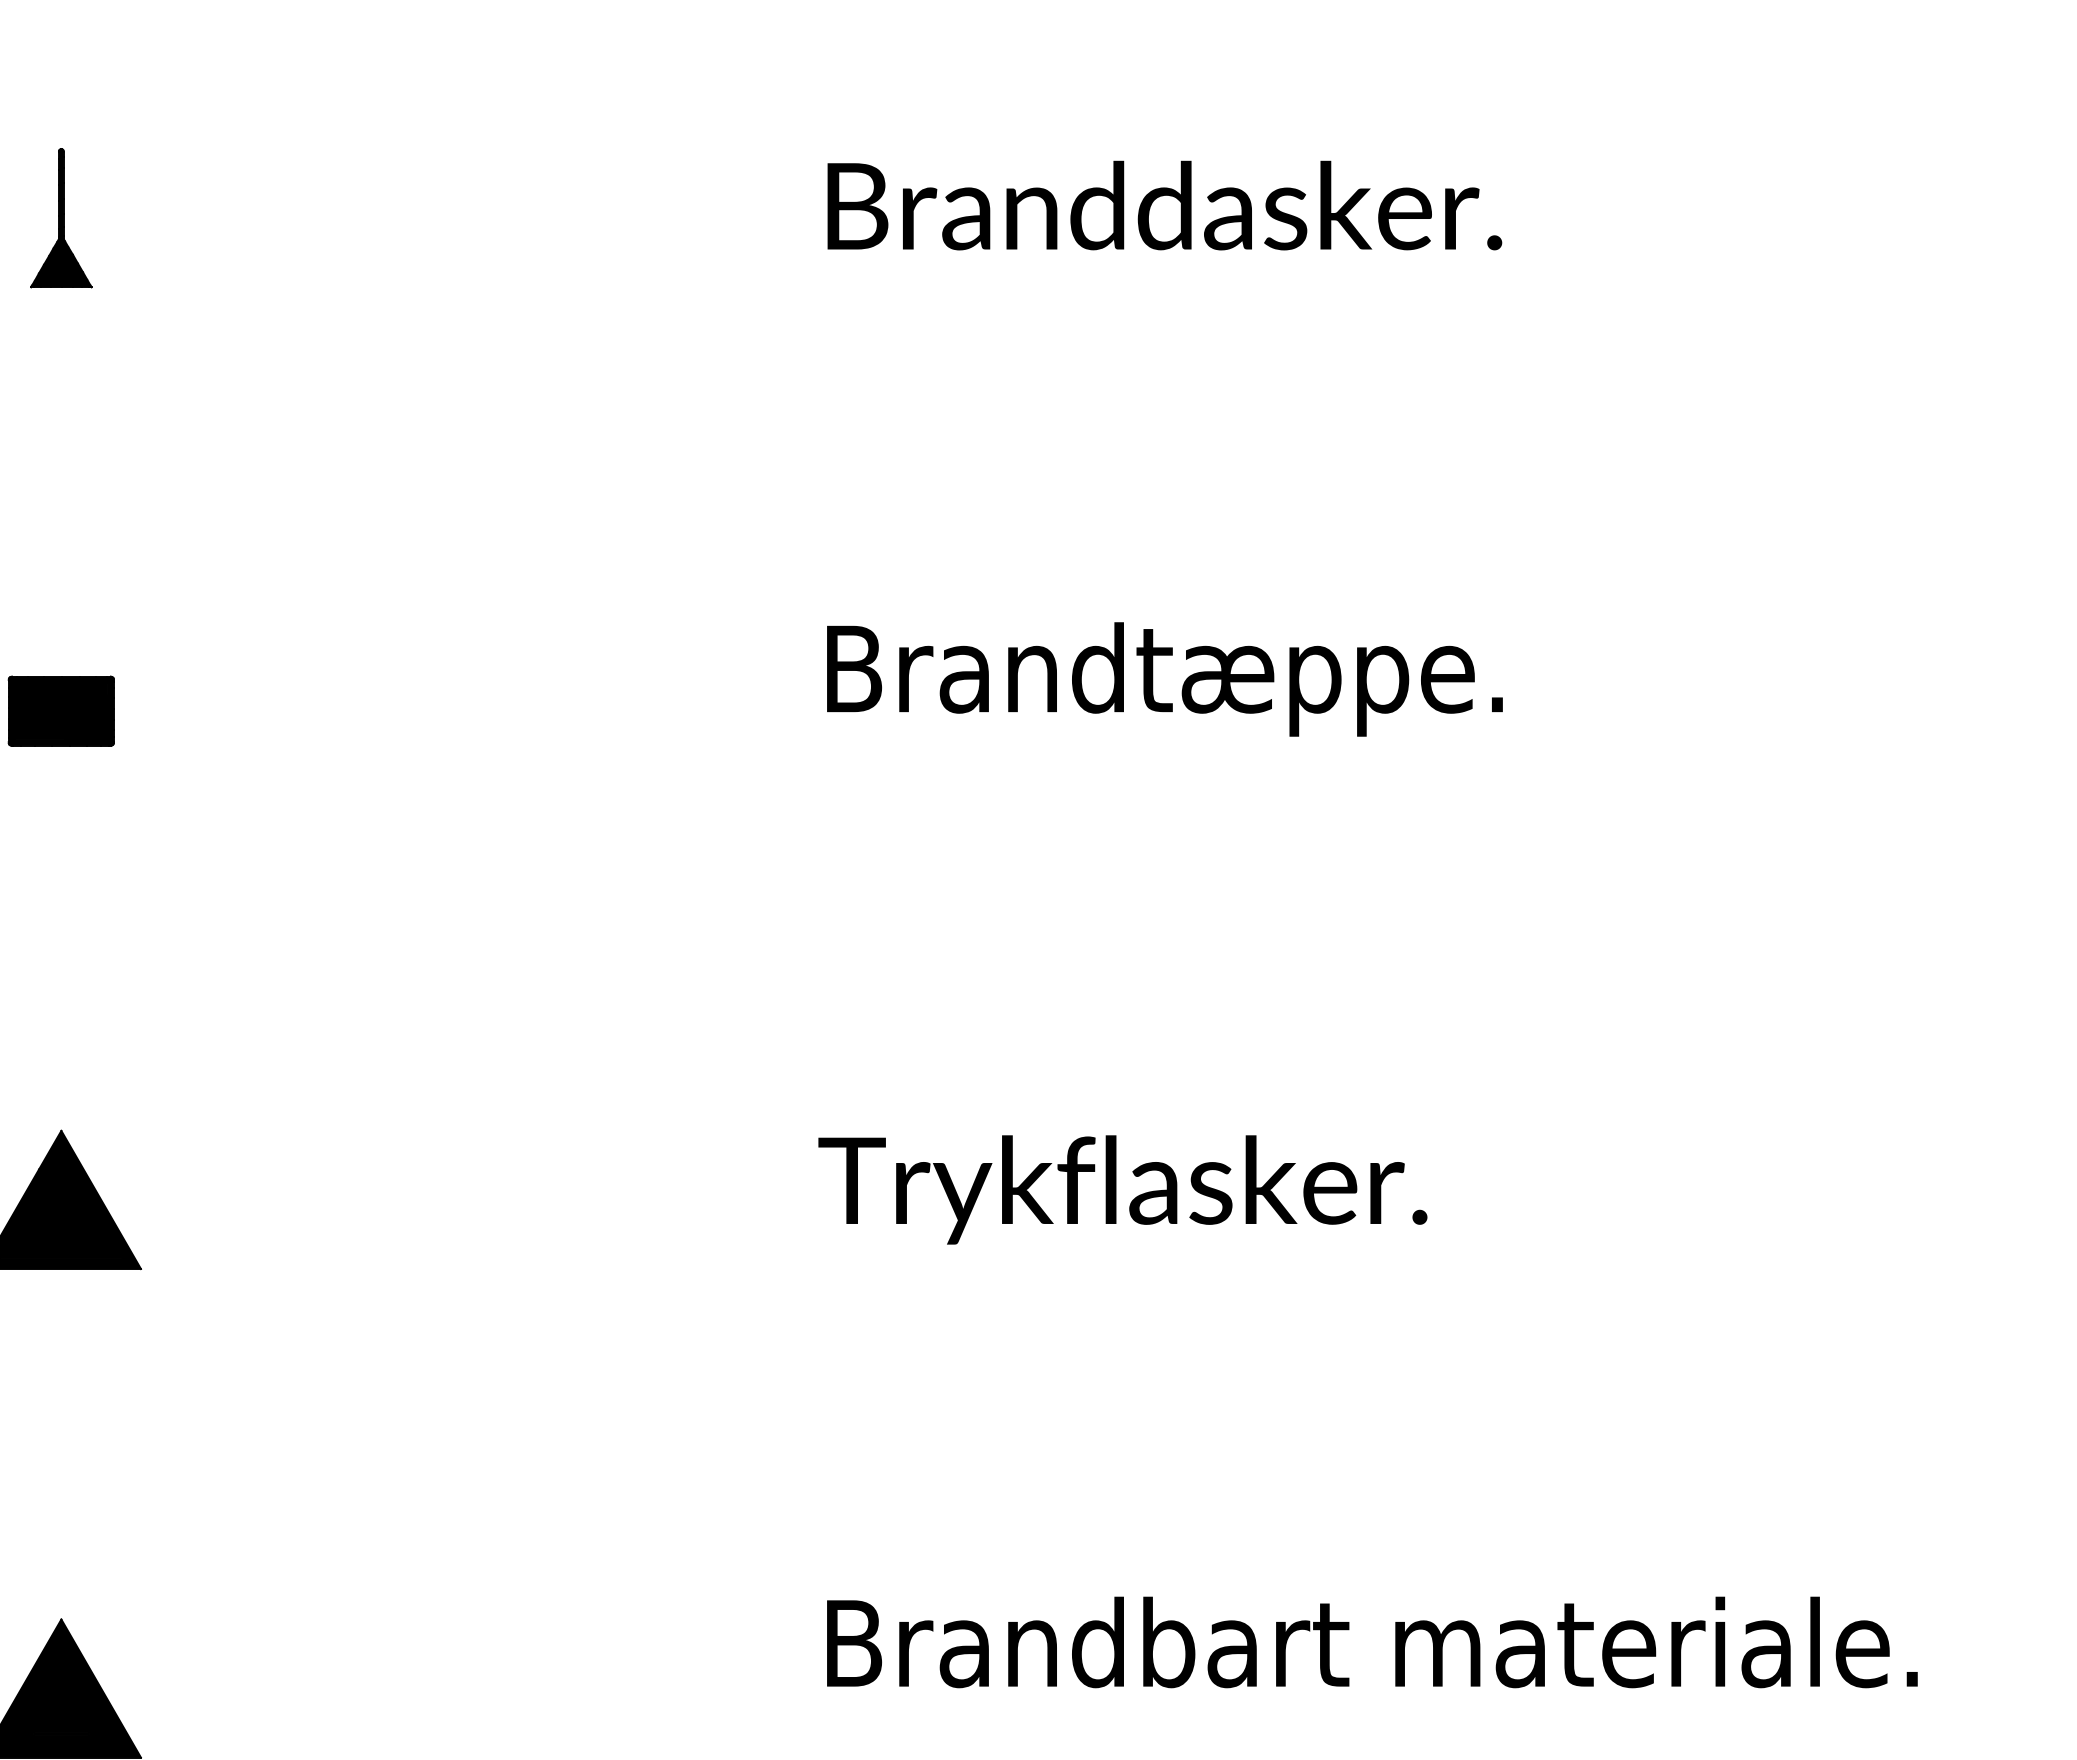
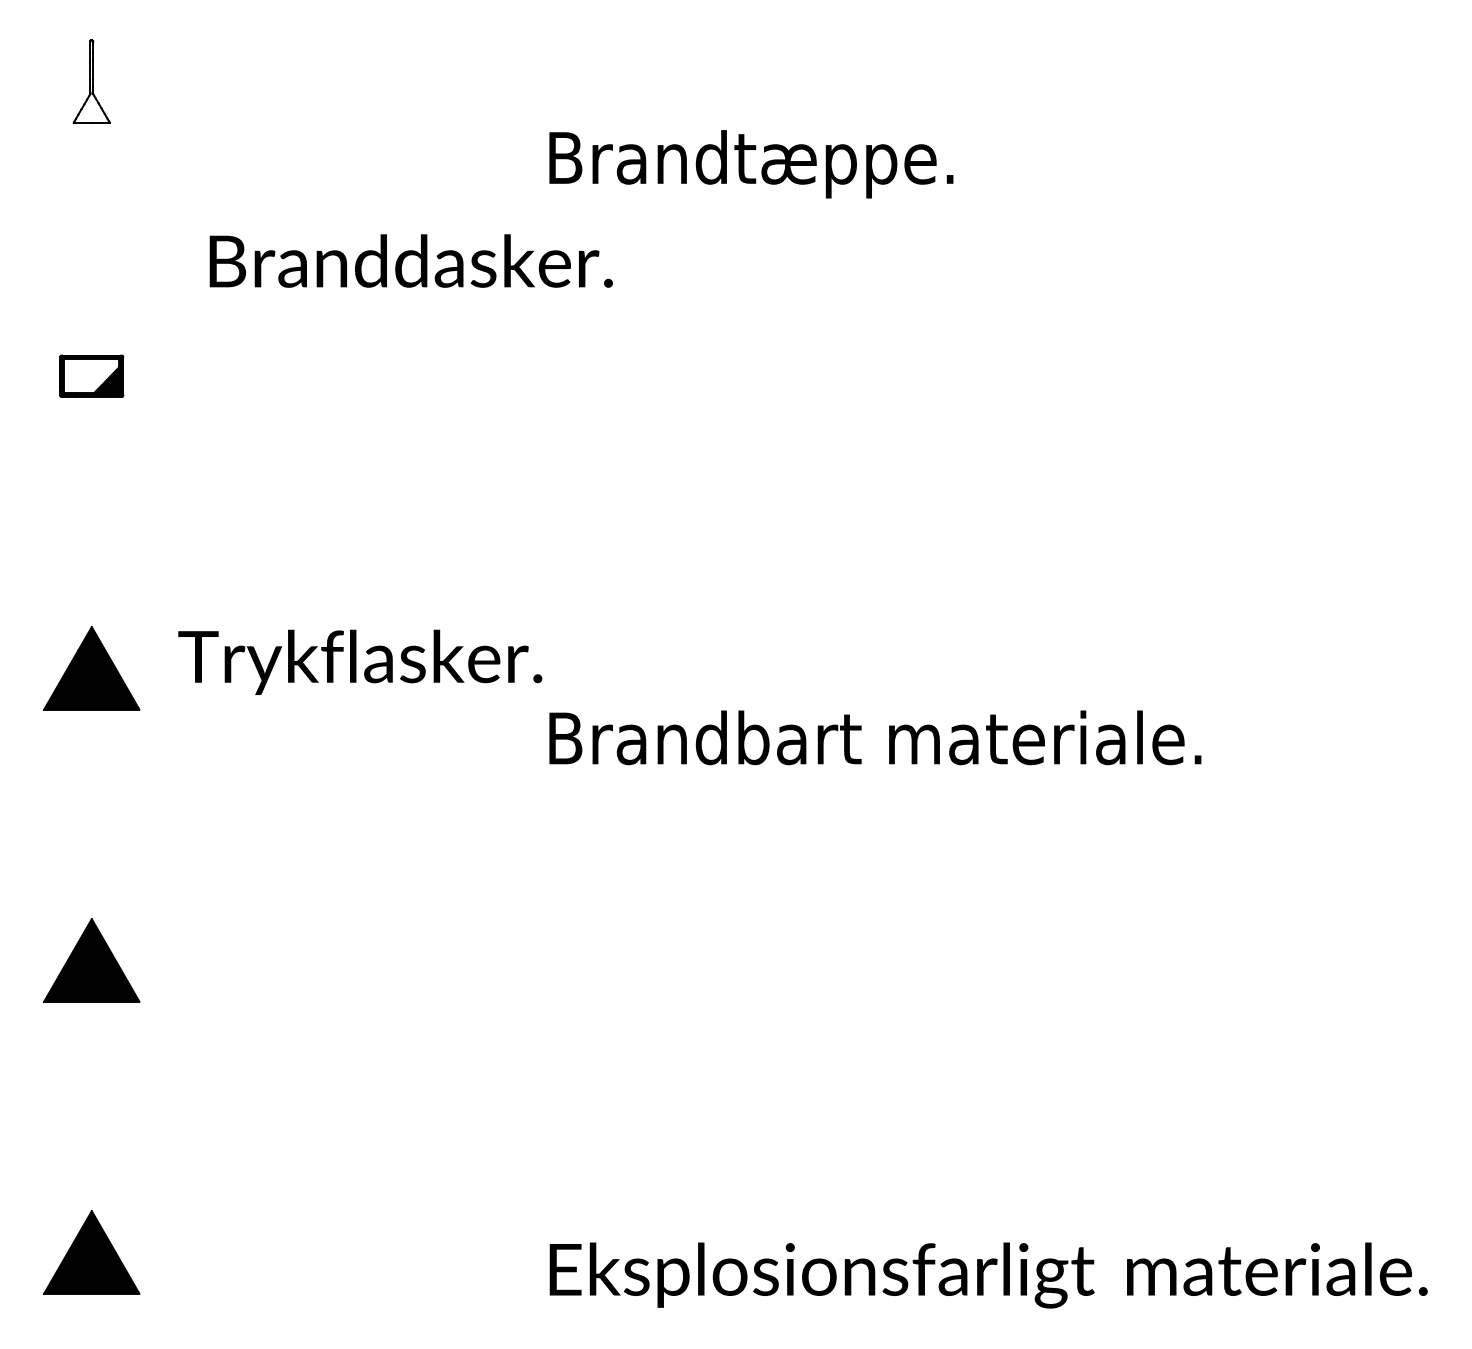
text: (1163, 204) -> (410, 260), moved
fill: (60, 218) -> (91, 81), removed
text: (1165, 679) -> (751, 164), moved
fill: (60, 711) -> (91, 376), removed
text: (1123, 1188) -> (360, 661), moved
text: (1372, 1641) -> (875, 737), moved

